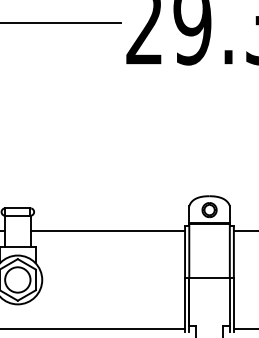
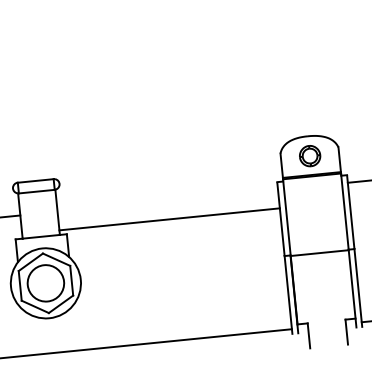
line: (107, 231) -> (169, 219), moved

